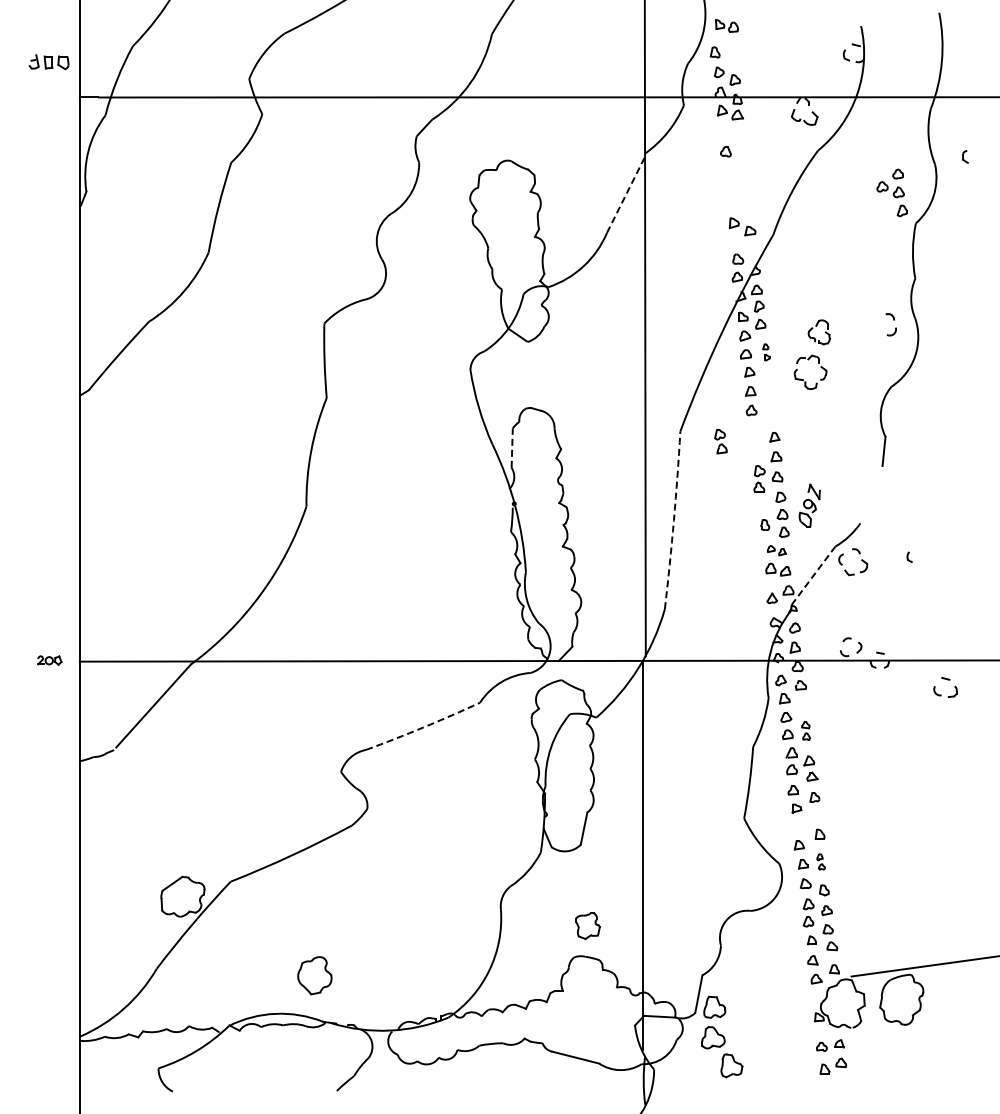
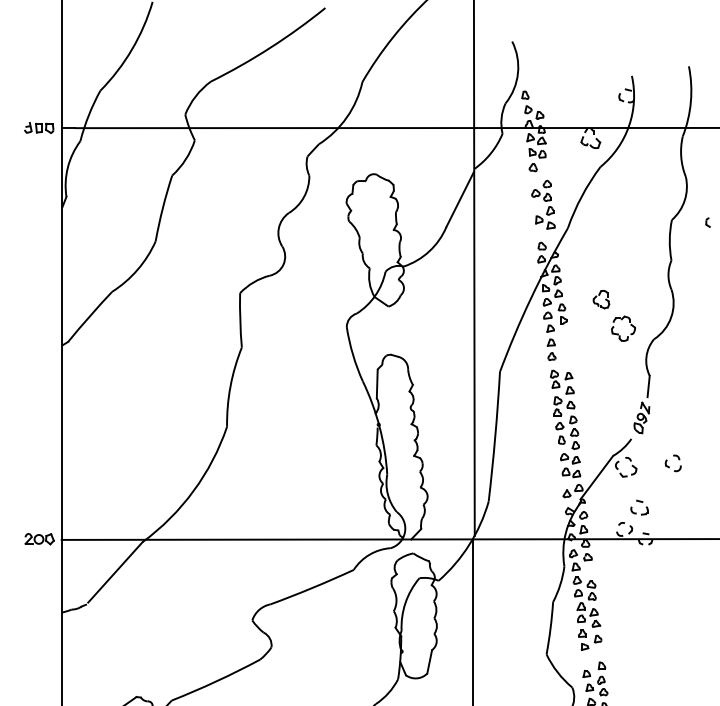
part: (726, 25) -> (537, 152), moved
part: (48, 62) -> (38, 128), moved
part: (965, 156) -> (708, 222), moved
part: (891, 192) -> (542, 197), moved
line: (626, 194) -> (460, 198), dashed -> solid
part: (890, 324) -> (676, 463), moved
part: (766, 352) -> (562, 314), size x1.67
part: (803, 379) -> (618, 333), moved
part: (720, 441) -> (554, 379), moved
line: (512, 448) -> (377, 384), dashed -> solid
part: (762, 505) -> (559, 425), added
part: (809, 505) -> (641, 417), moved
arc: (673, 520) -> (494, 436), dashed -> solid
part: (776, 550) -> (570, 458), size x1.43
line: (812, 576) -> (596, 477), dashed -> solid
part: (49, 660) -> (39, 539), size x1.67
part: (947, 680) -> (640, 502), moved
arc: (423, 727) -> (312, 587), dashed -> solid
part: (805, 730) -> (591, 590), size x1.43
part: (820, 861) -> (602, 685), size x1.67

